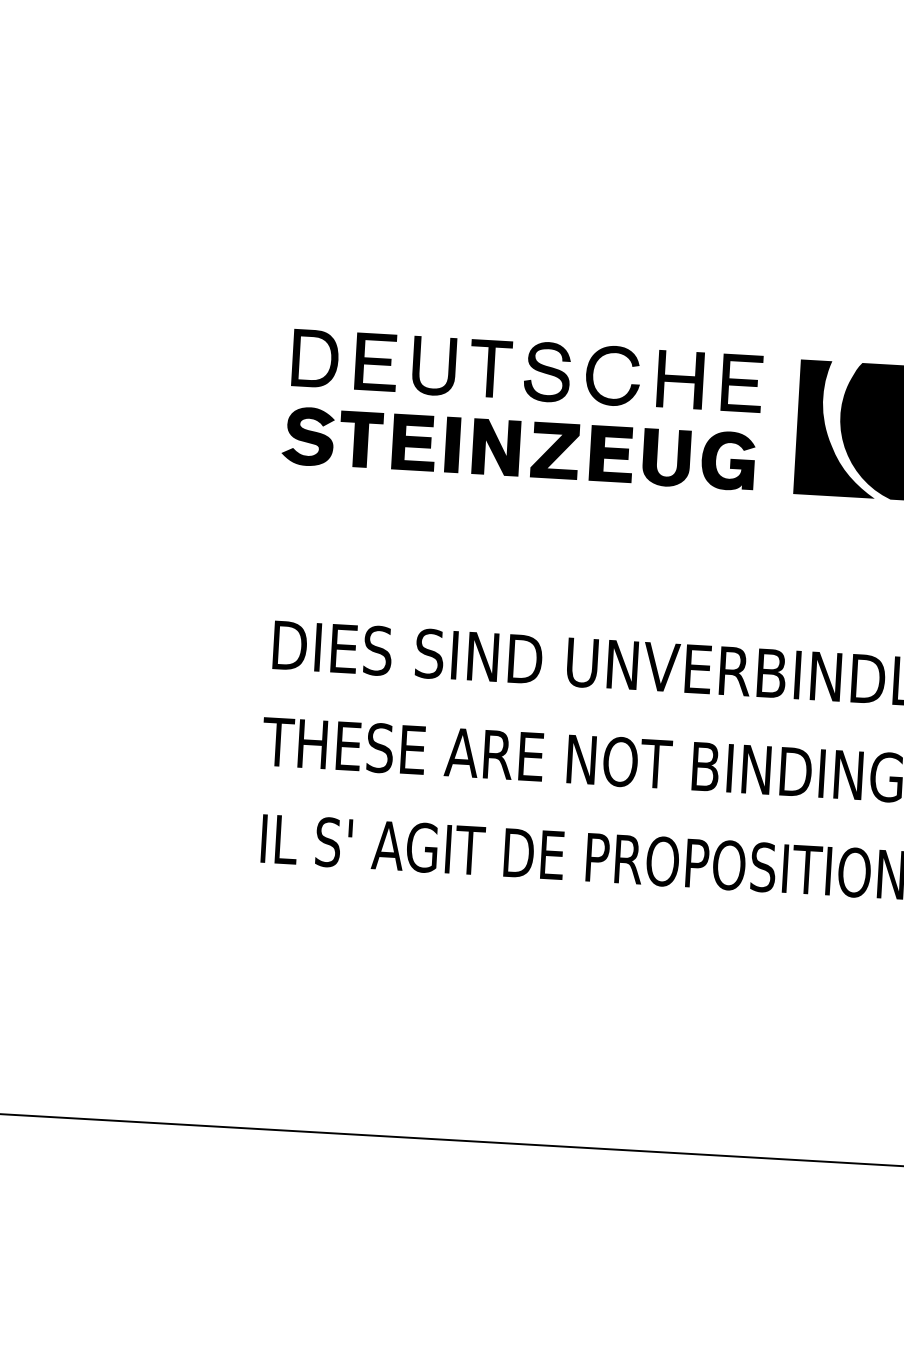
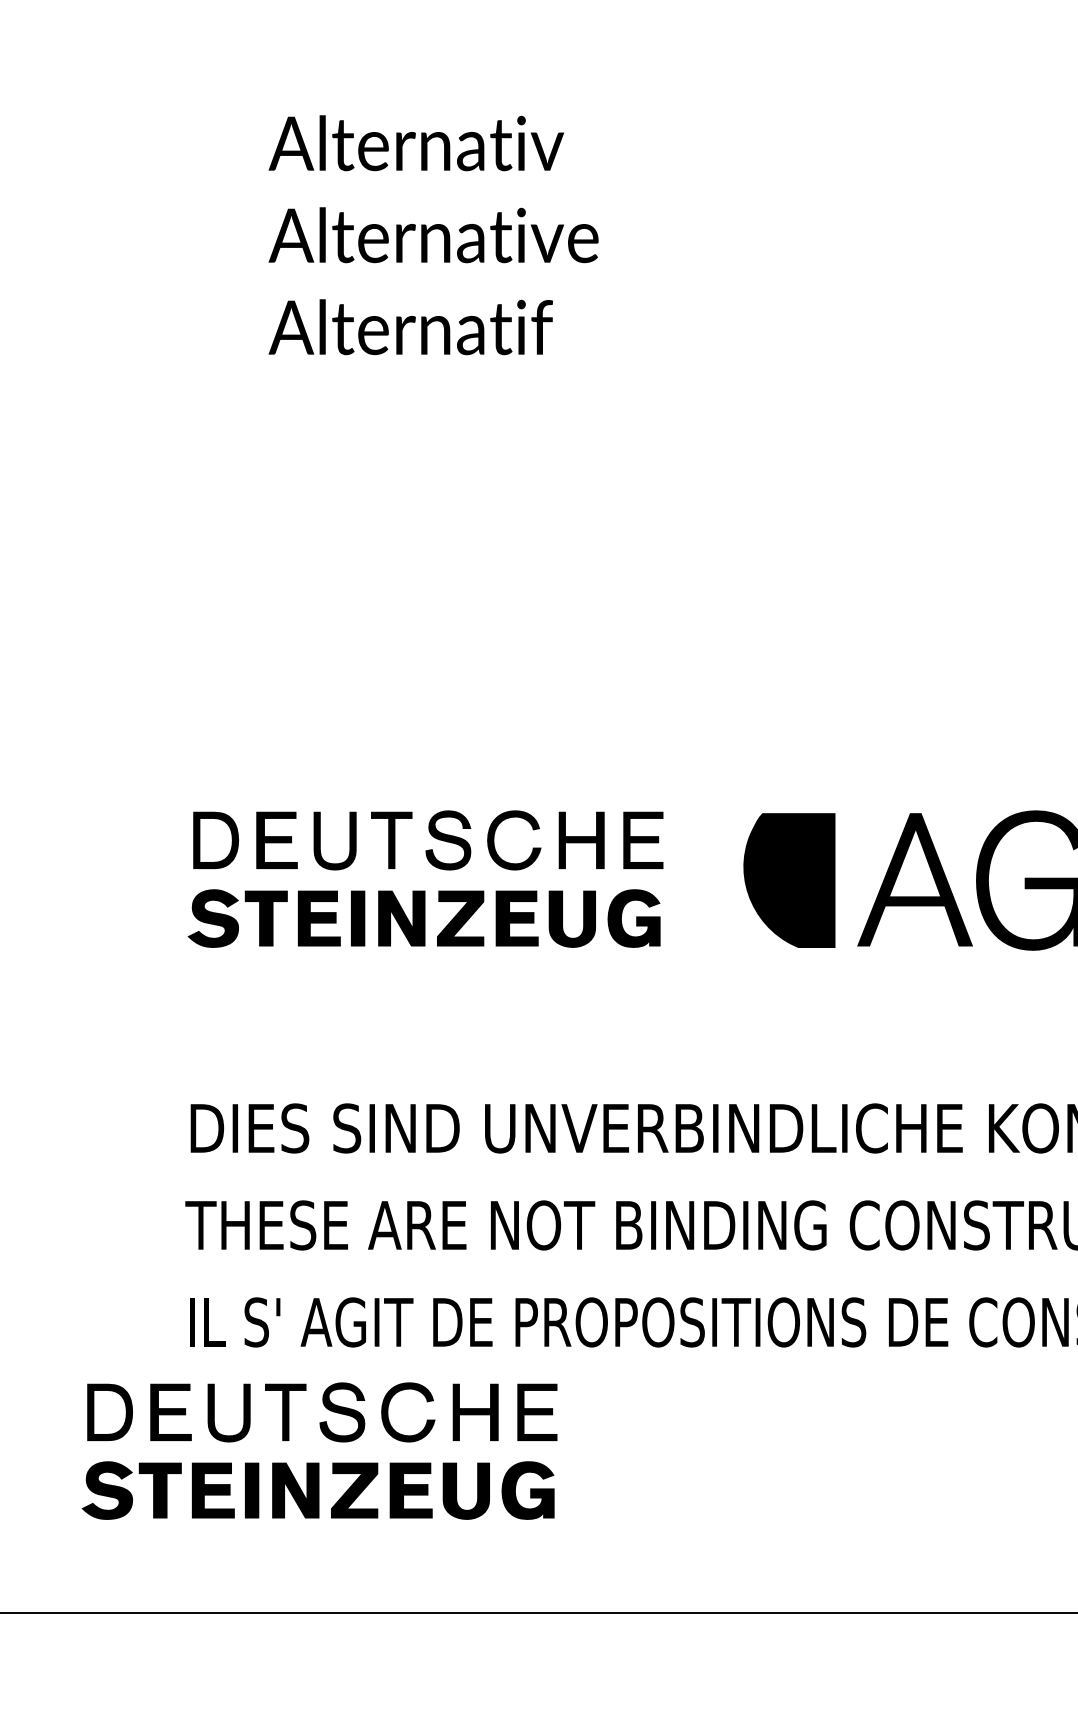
fill: (837, 428) -> (741, 880), removed
part: (382, 985) -> (319, 1462), added

